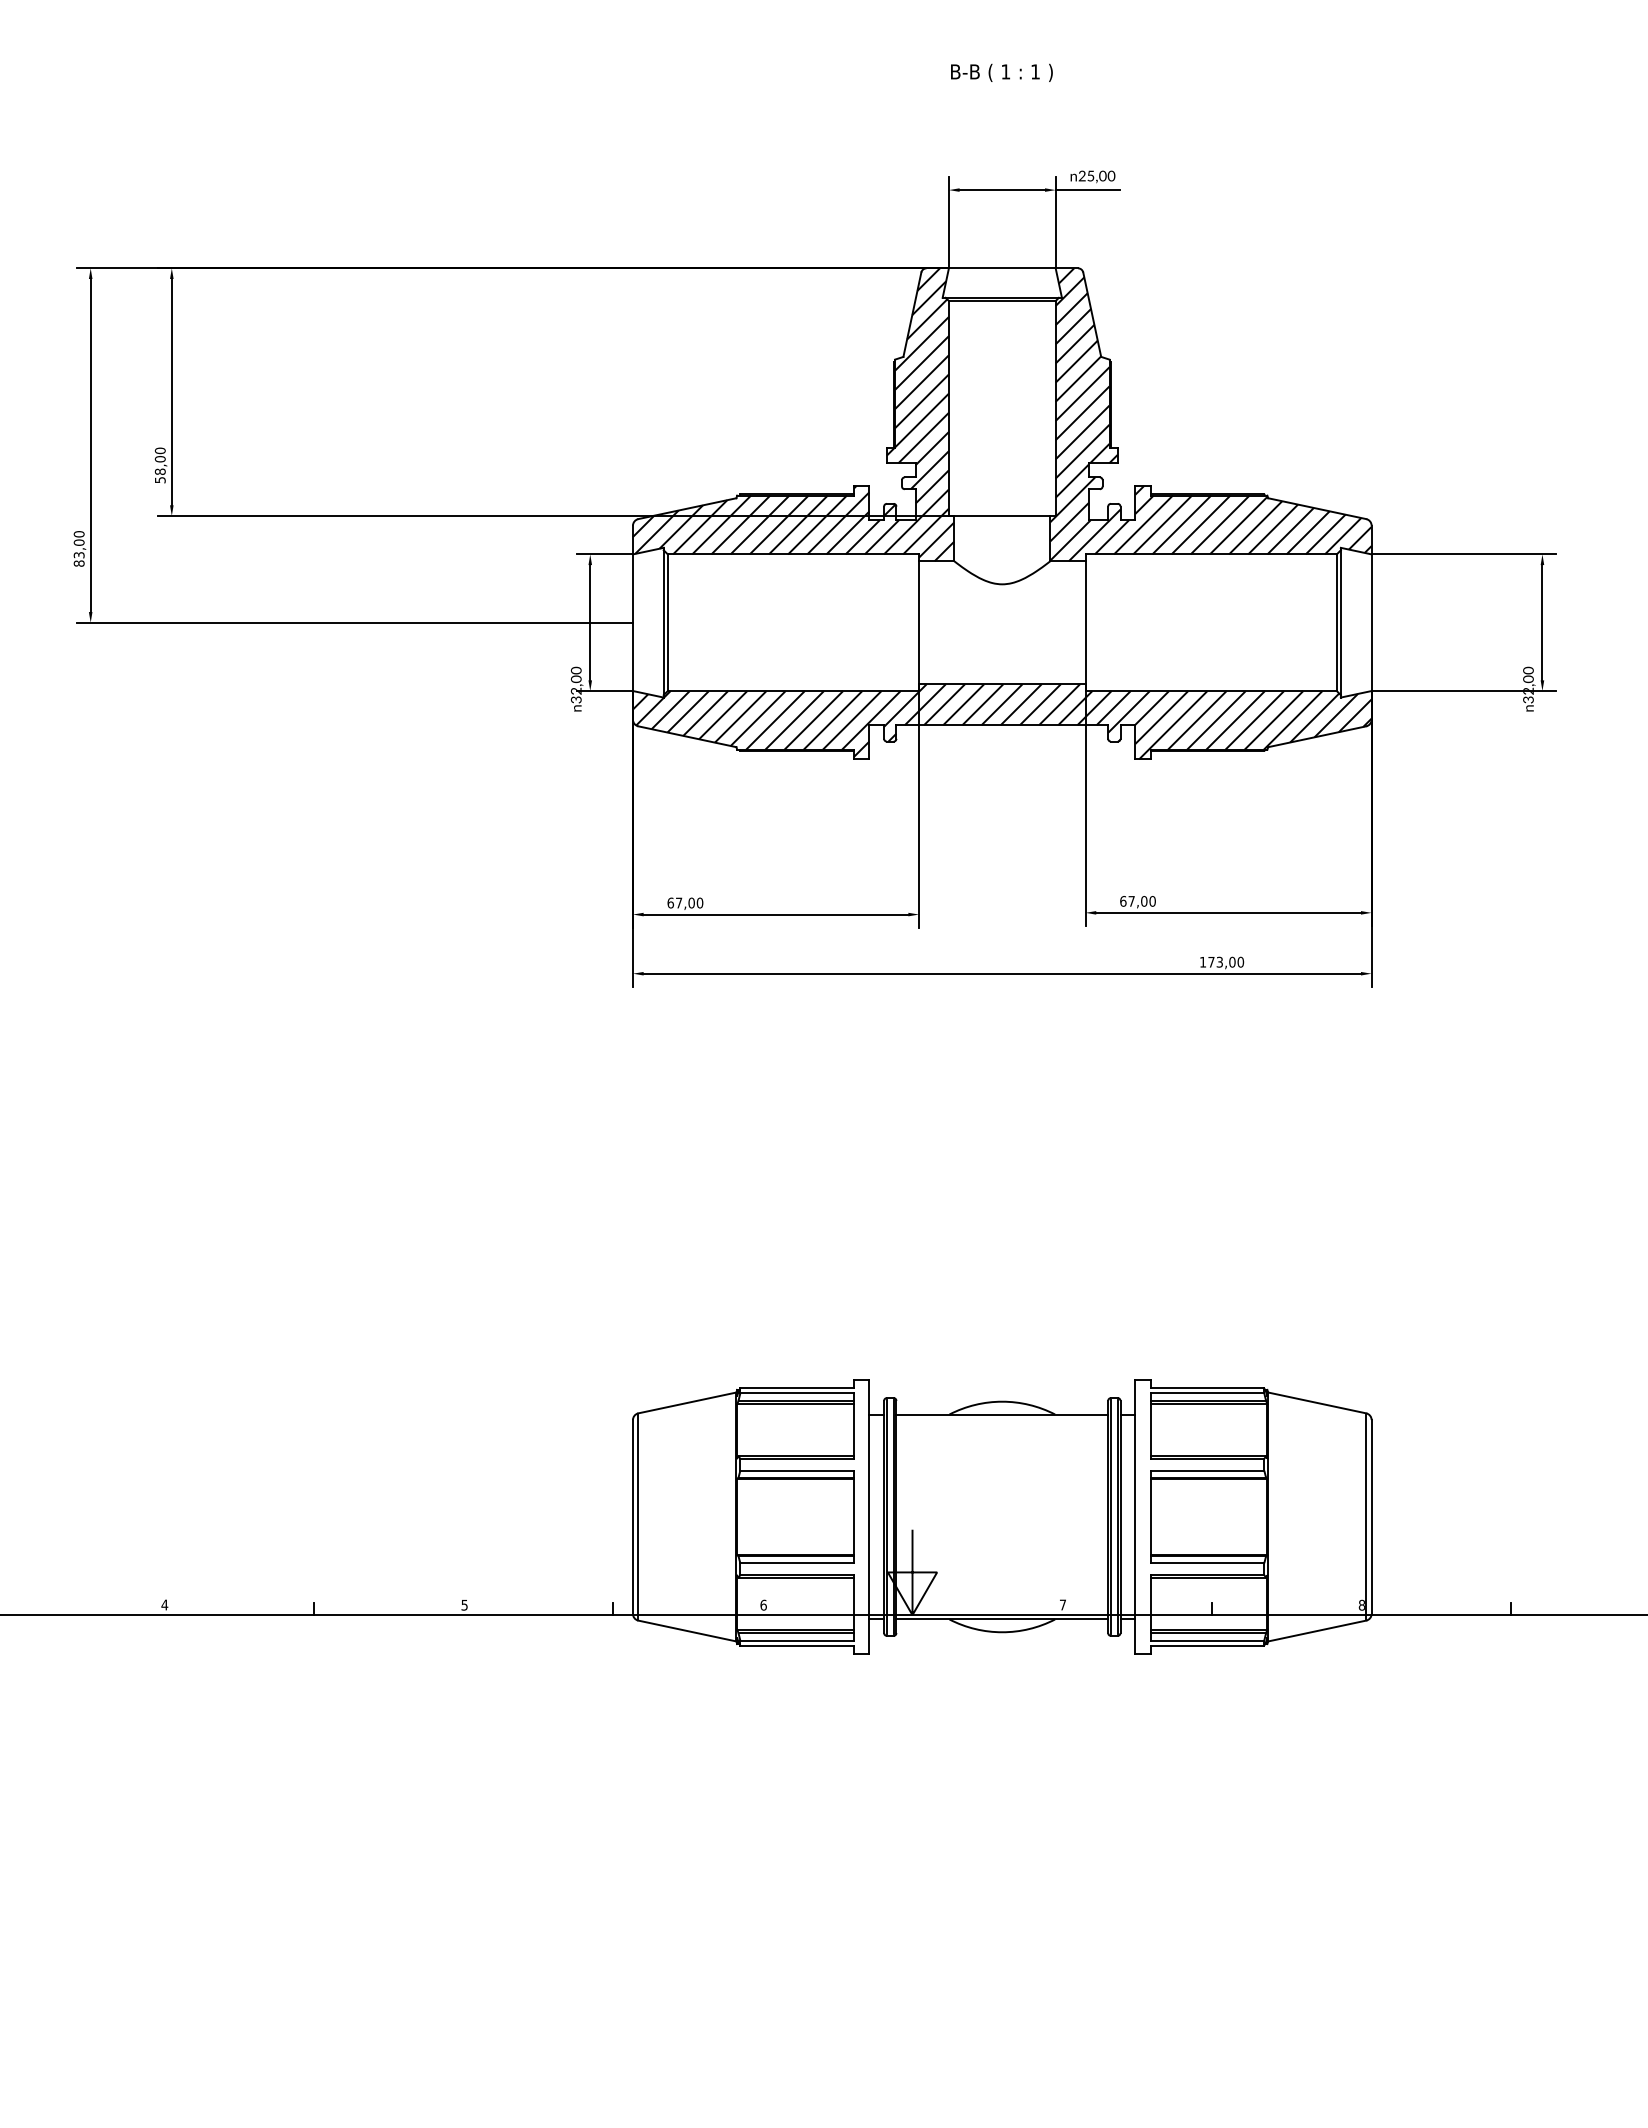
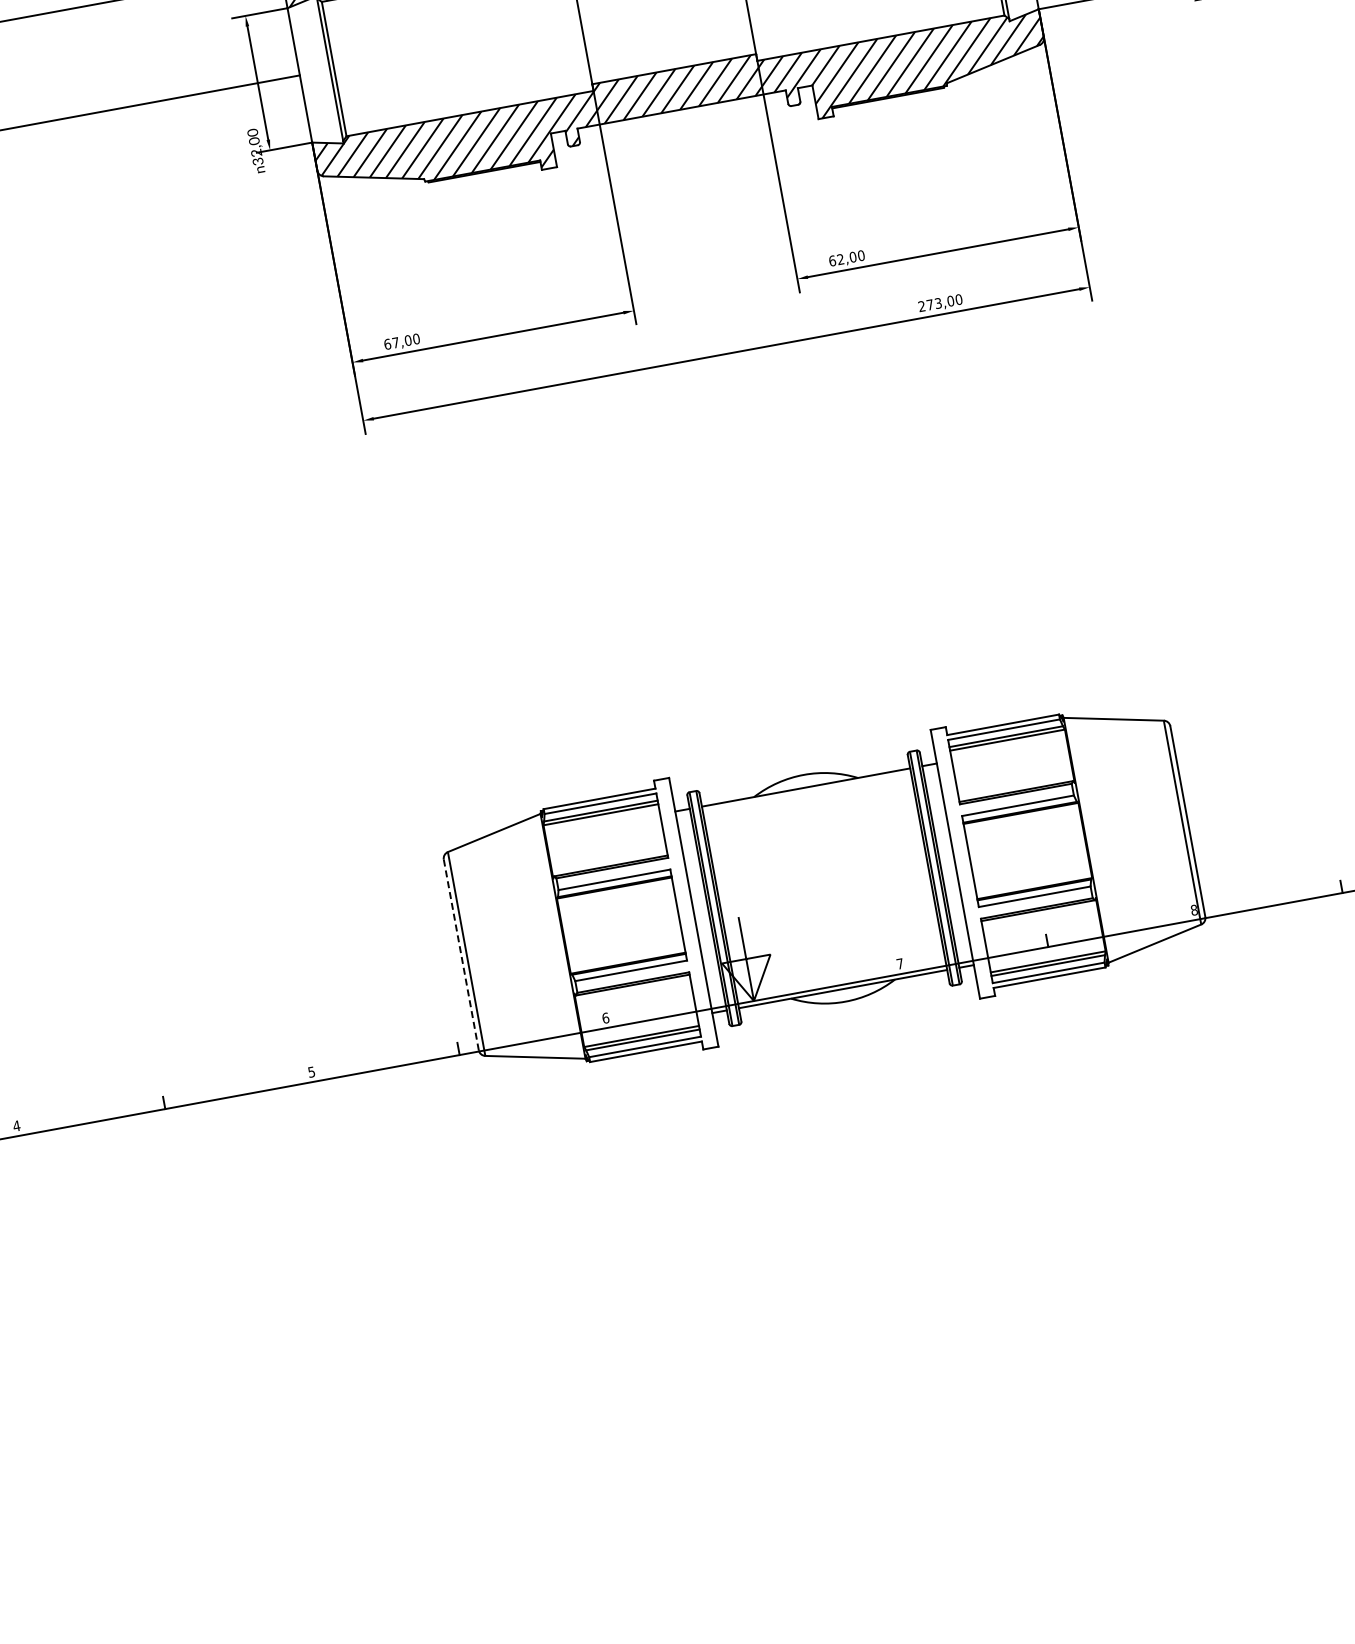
text: (1131, 901) -> (840, 259), 67,00 -> 62,00
text: (1202, 961) -> (921, 305), 173,00 -> 273,00
line: (632, 1516) -> (460, 954), solid -> dashed

